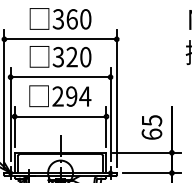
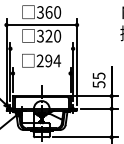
line: (60, 76) -> (41, 48), removed
line: (60, 116) -> (41, 73), removed
text: (151, 134) -> (98, 84), 65 -> 55

